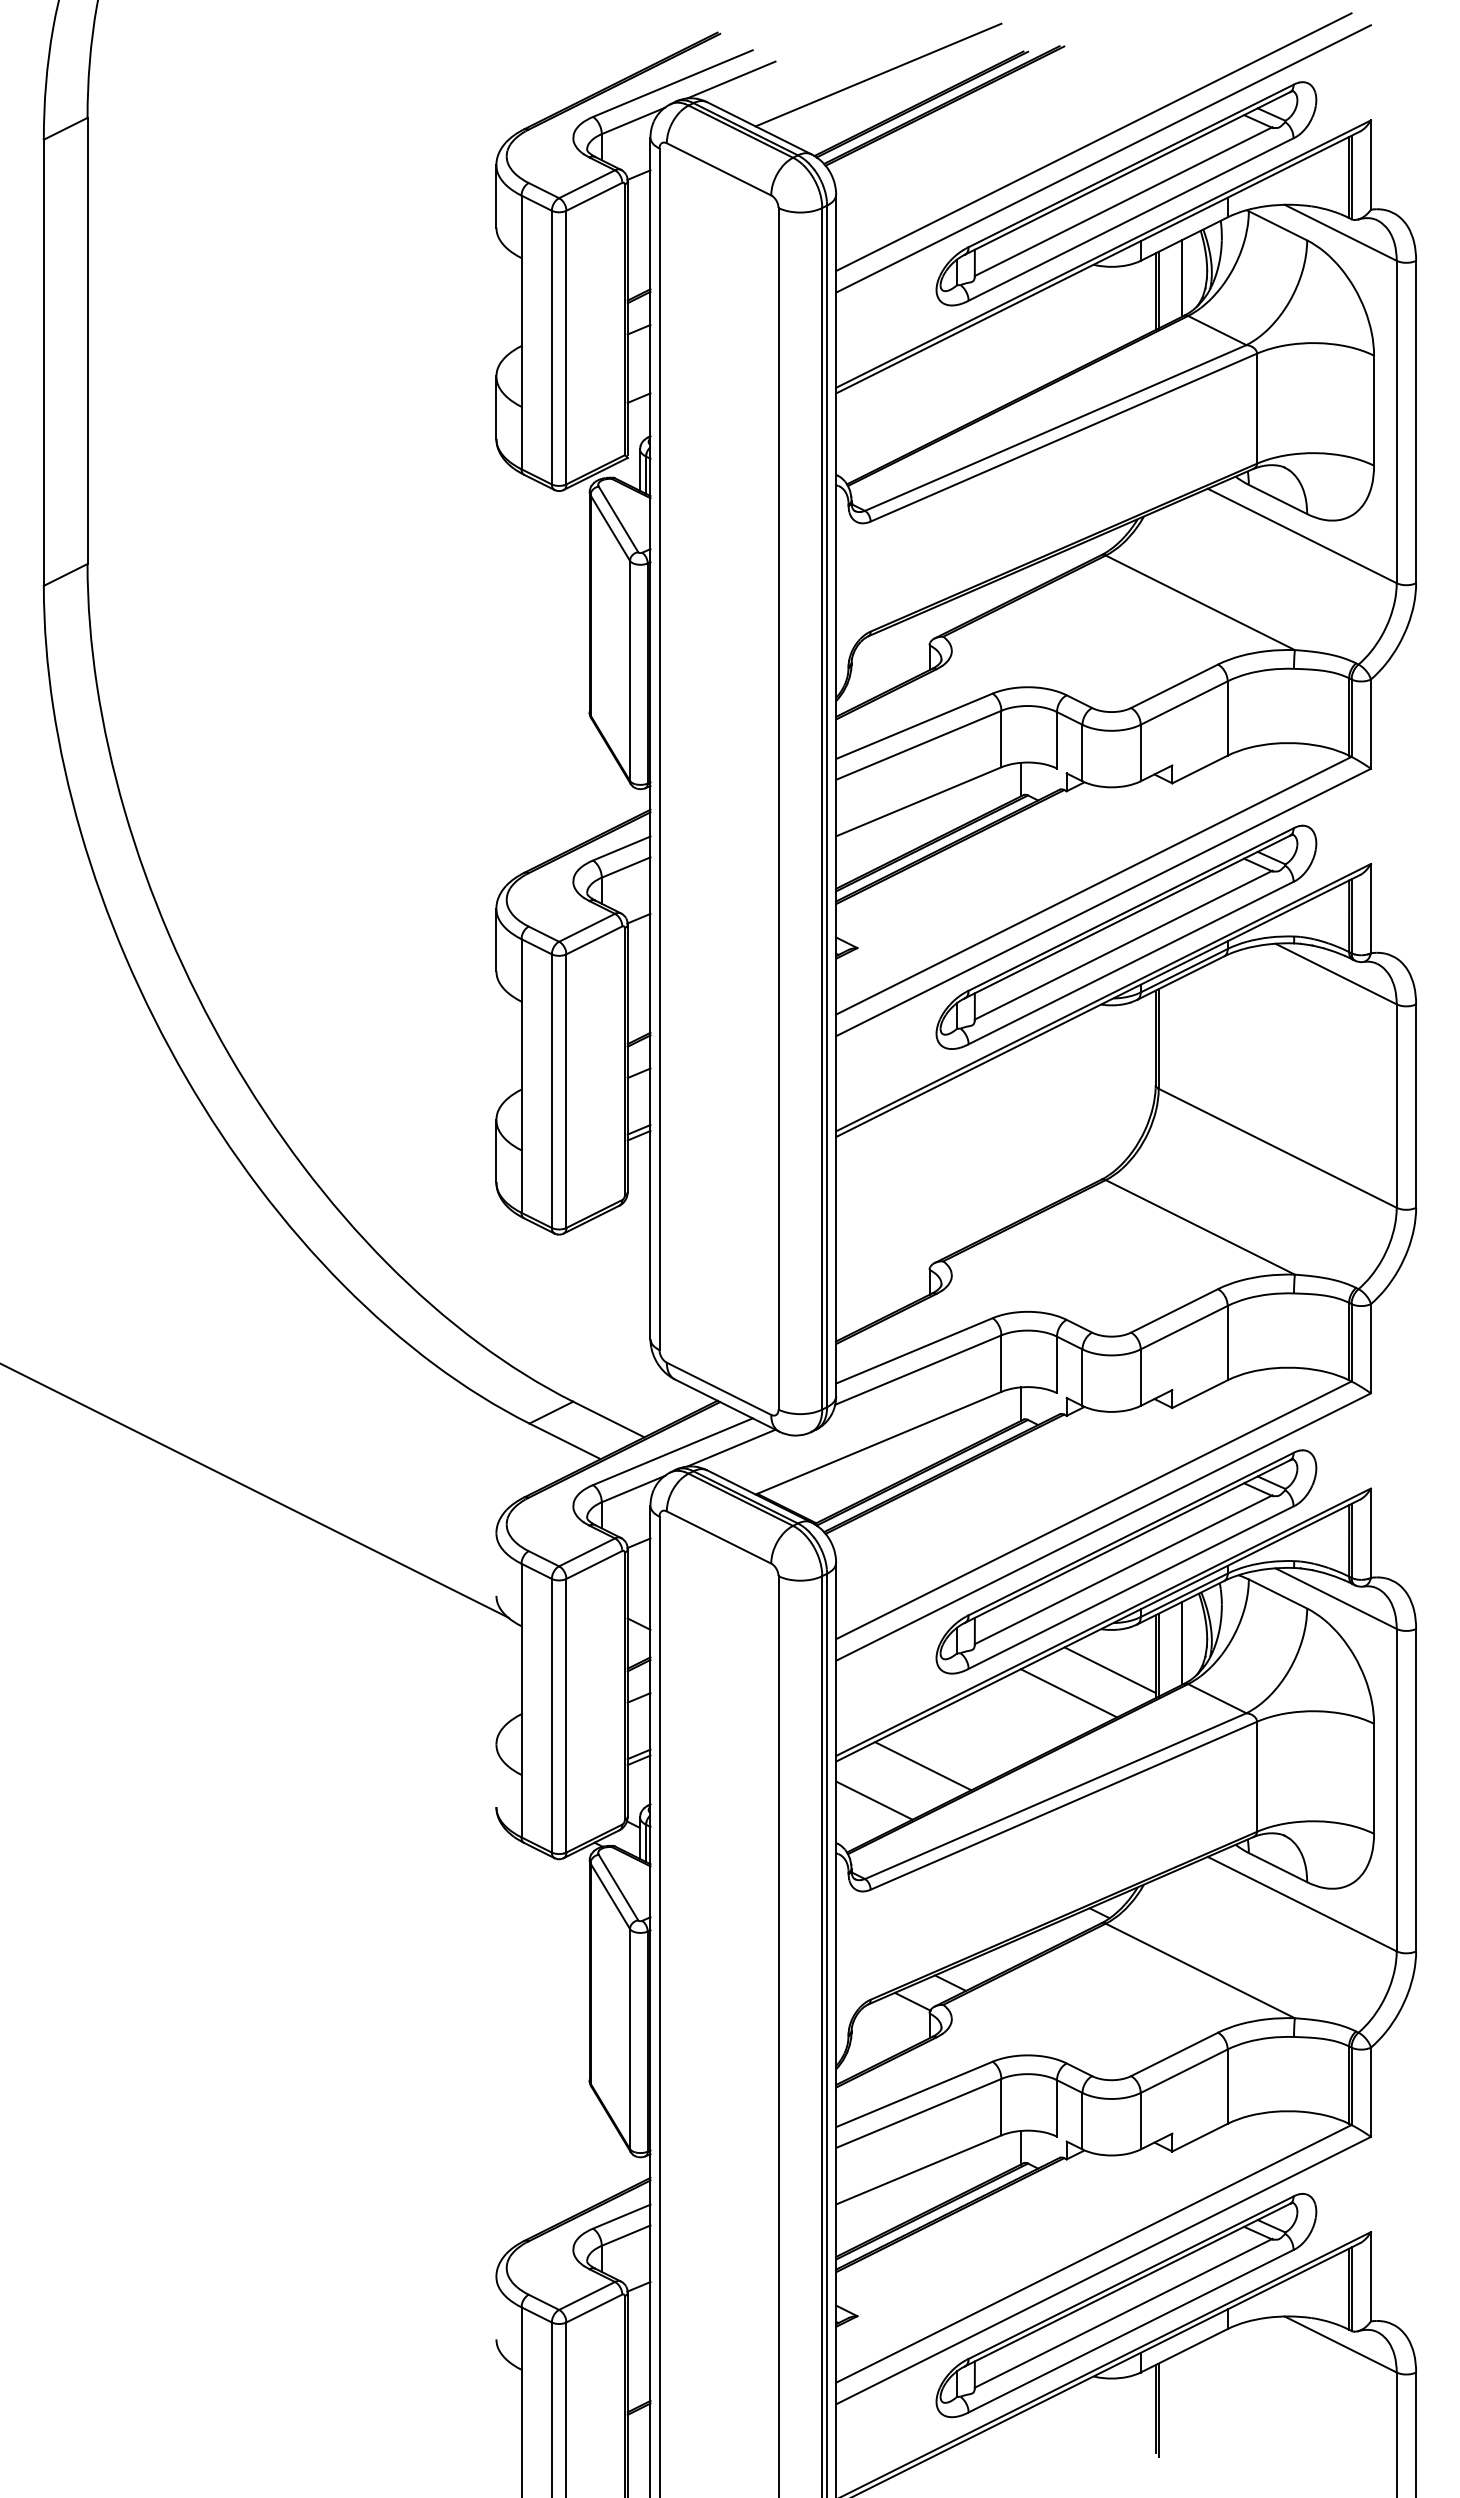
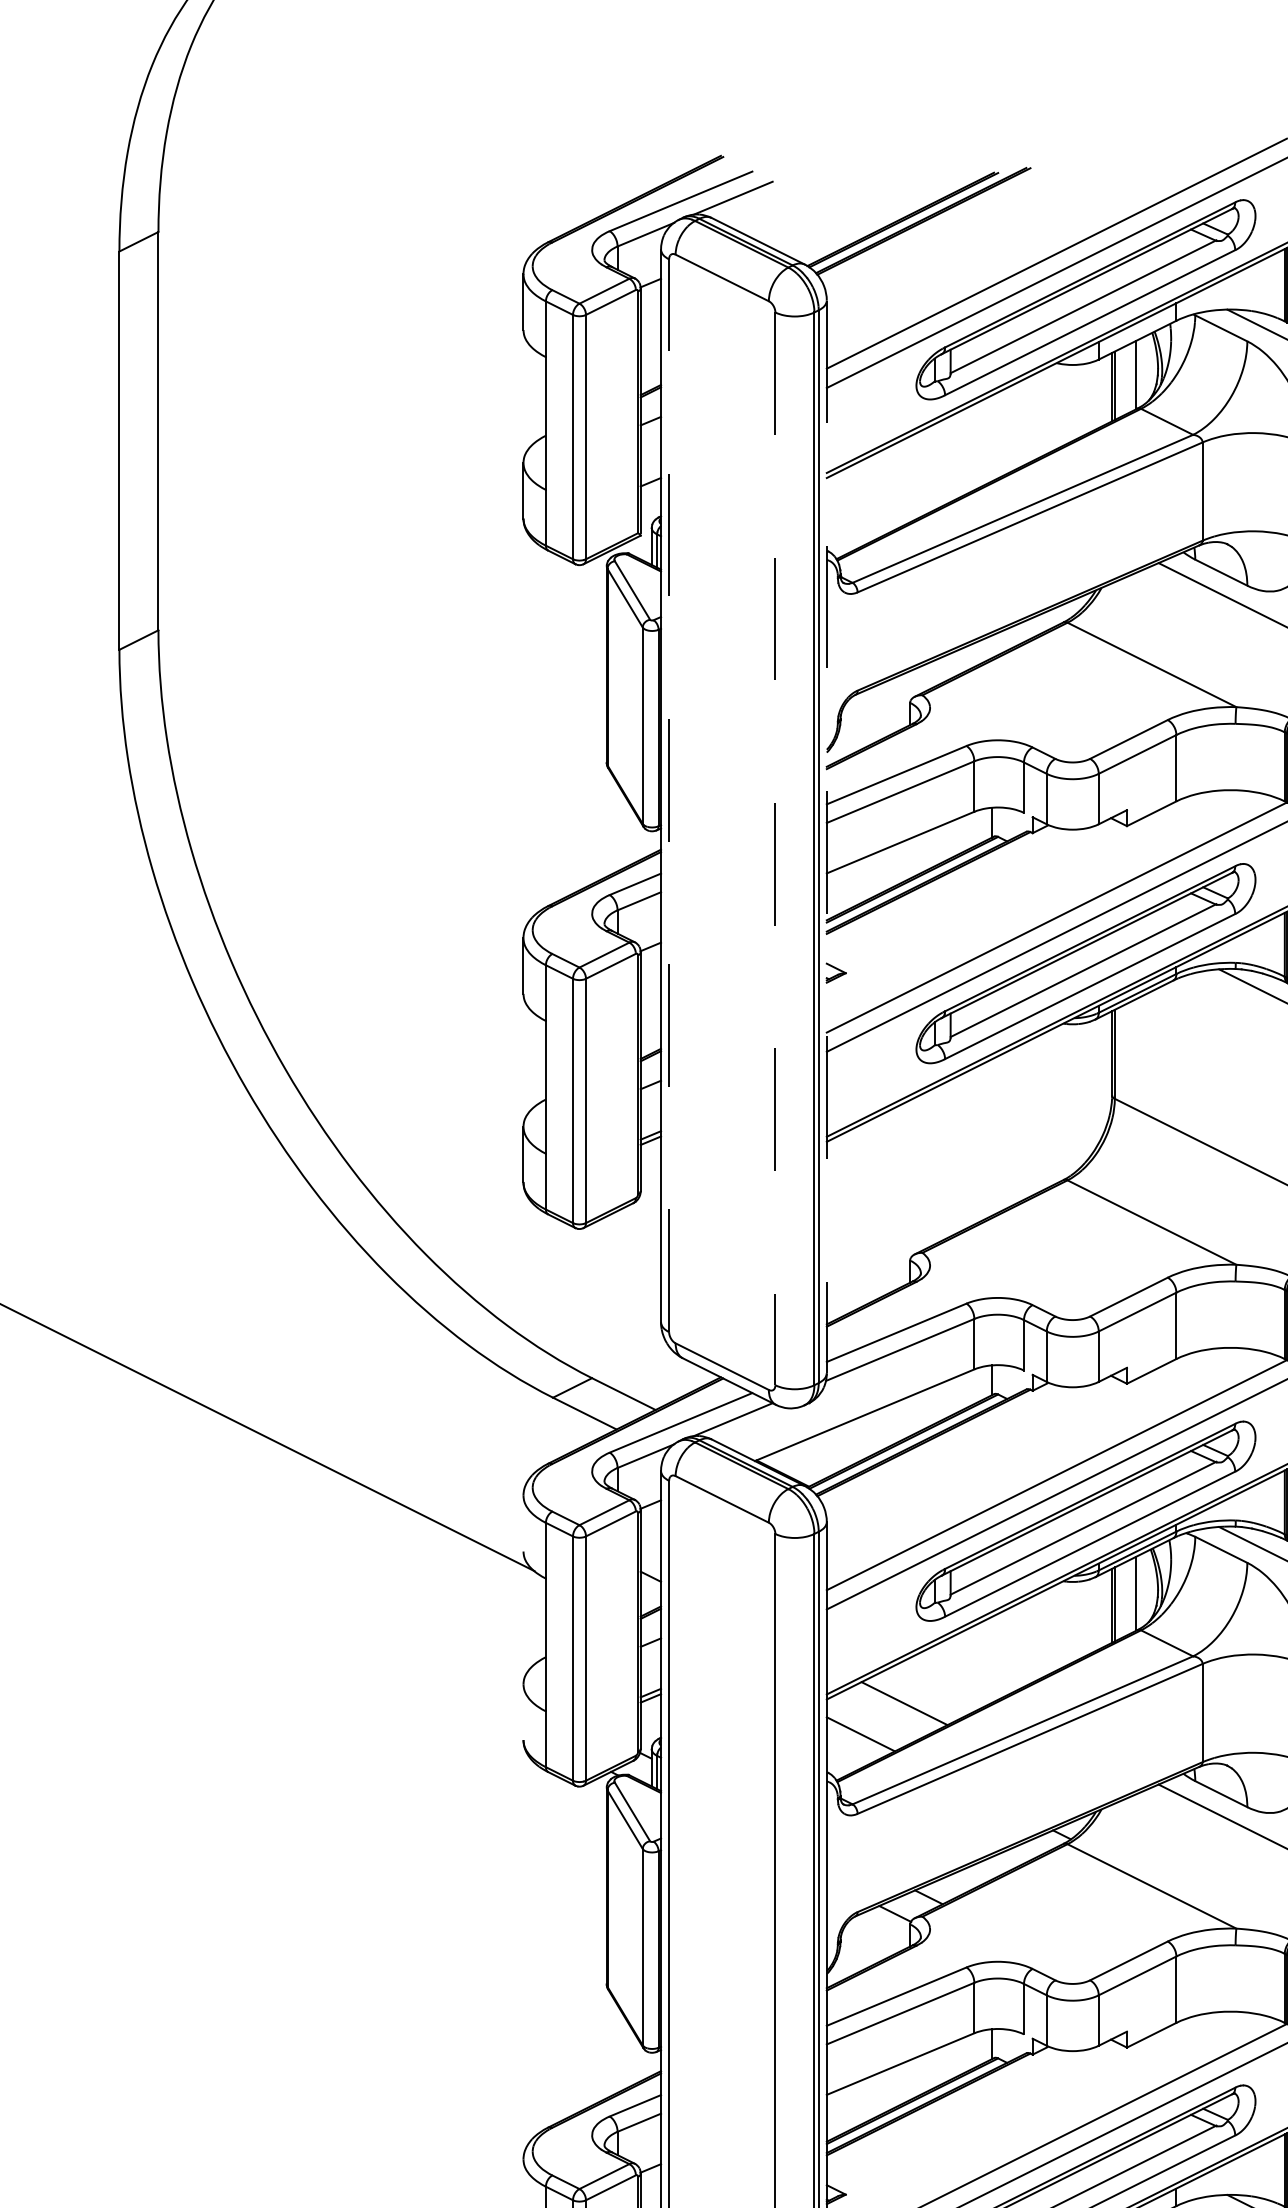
line: (878, 74) -> (864, 193), removed
line: (659, 749) -> (669, 795), solid -> dashed
line: (836, 795) -> (827, 836), solid -> dashed
line: (778, 808) -> (775, 848), solid -> dashed
line: (1109, 1669) -> (1070, 1617), removed
line: (1068, 1693) -> (1034, 1638), removed

